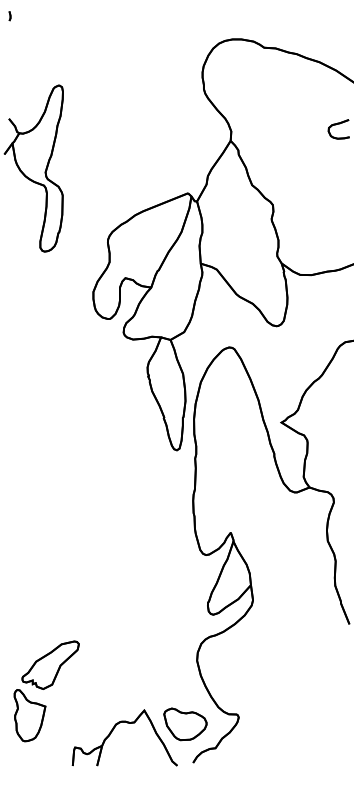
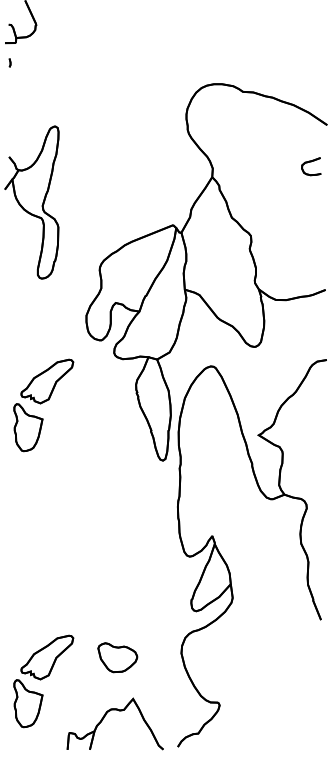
part: (46, 390) -> (43, 405), added
part: (185, 724) -> (117, 657), moved

